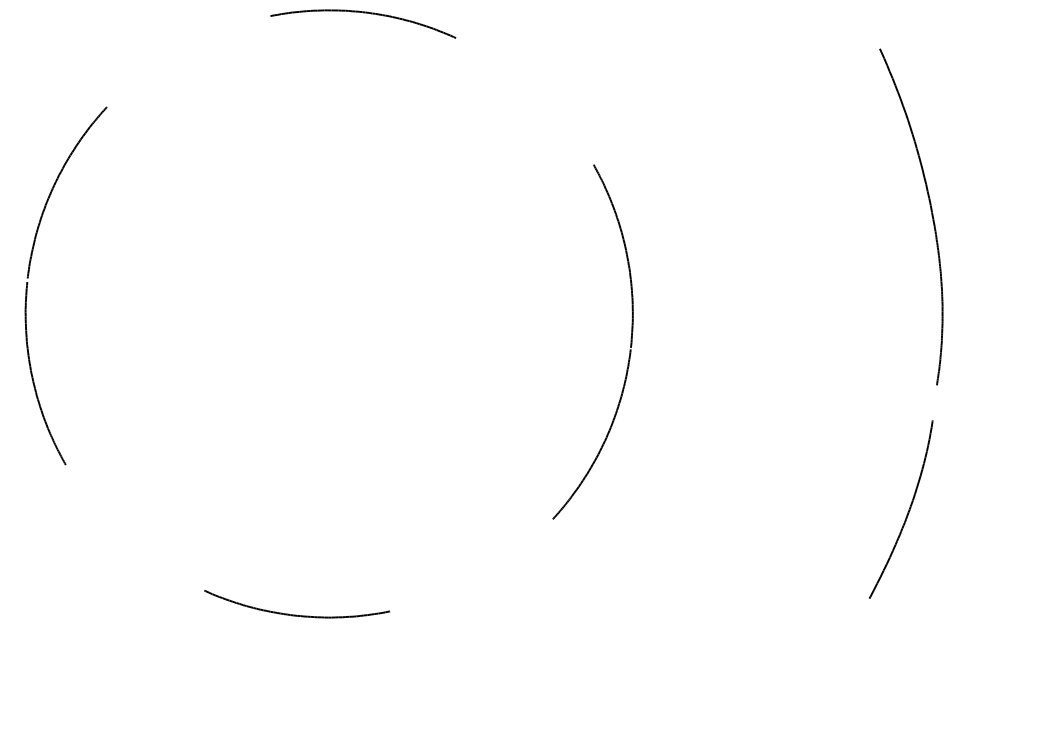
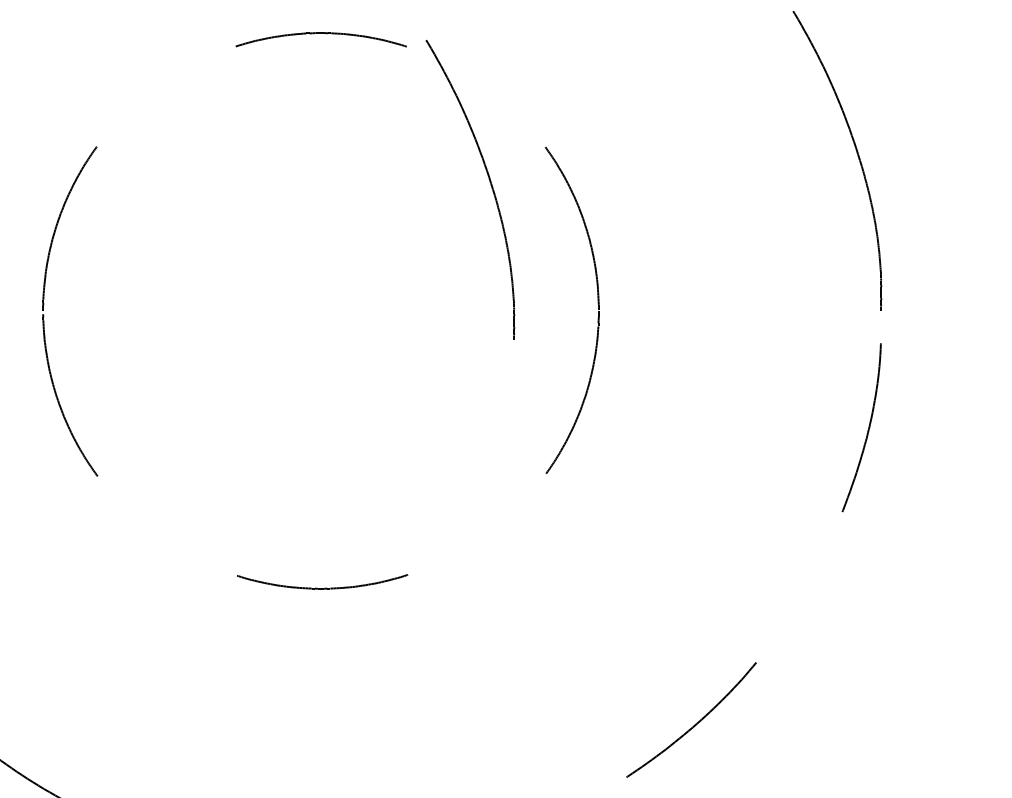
part: (528, 196) -> (489, 182), added

